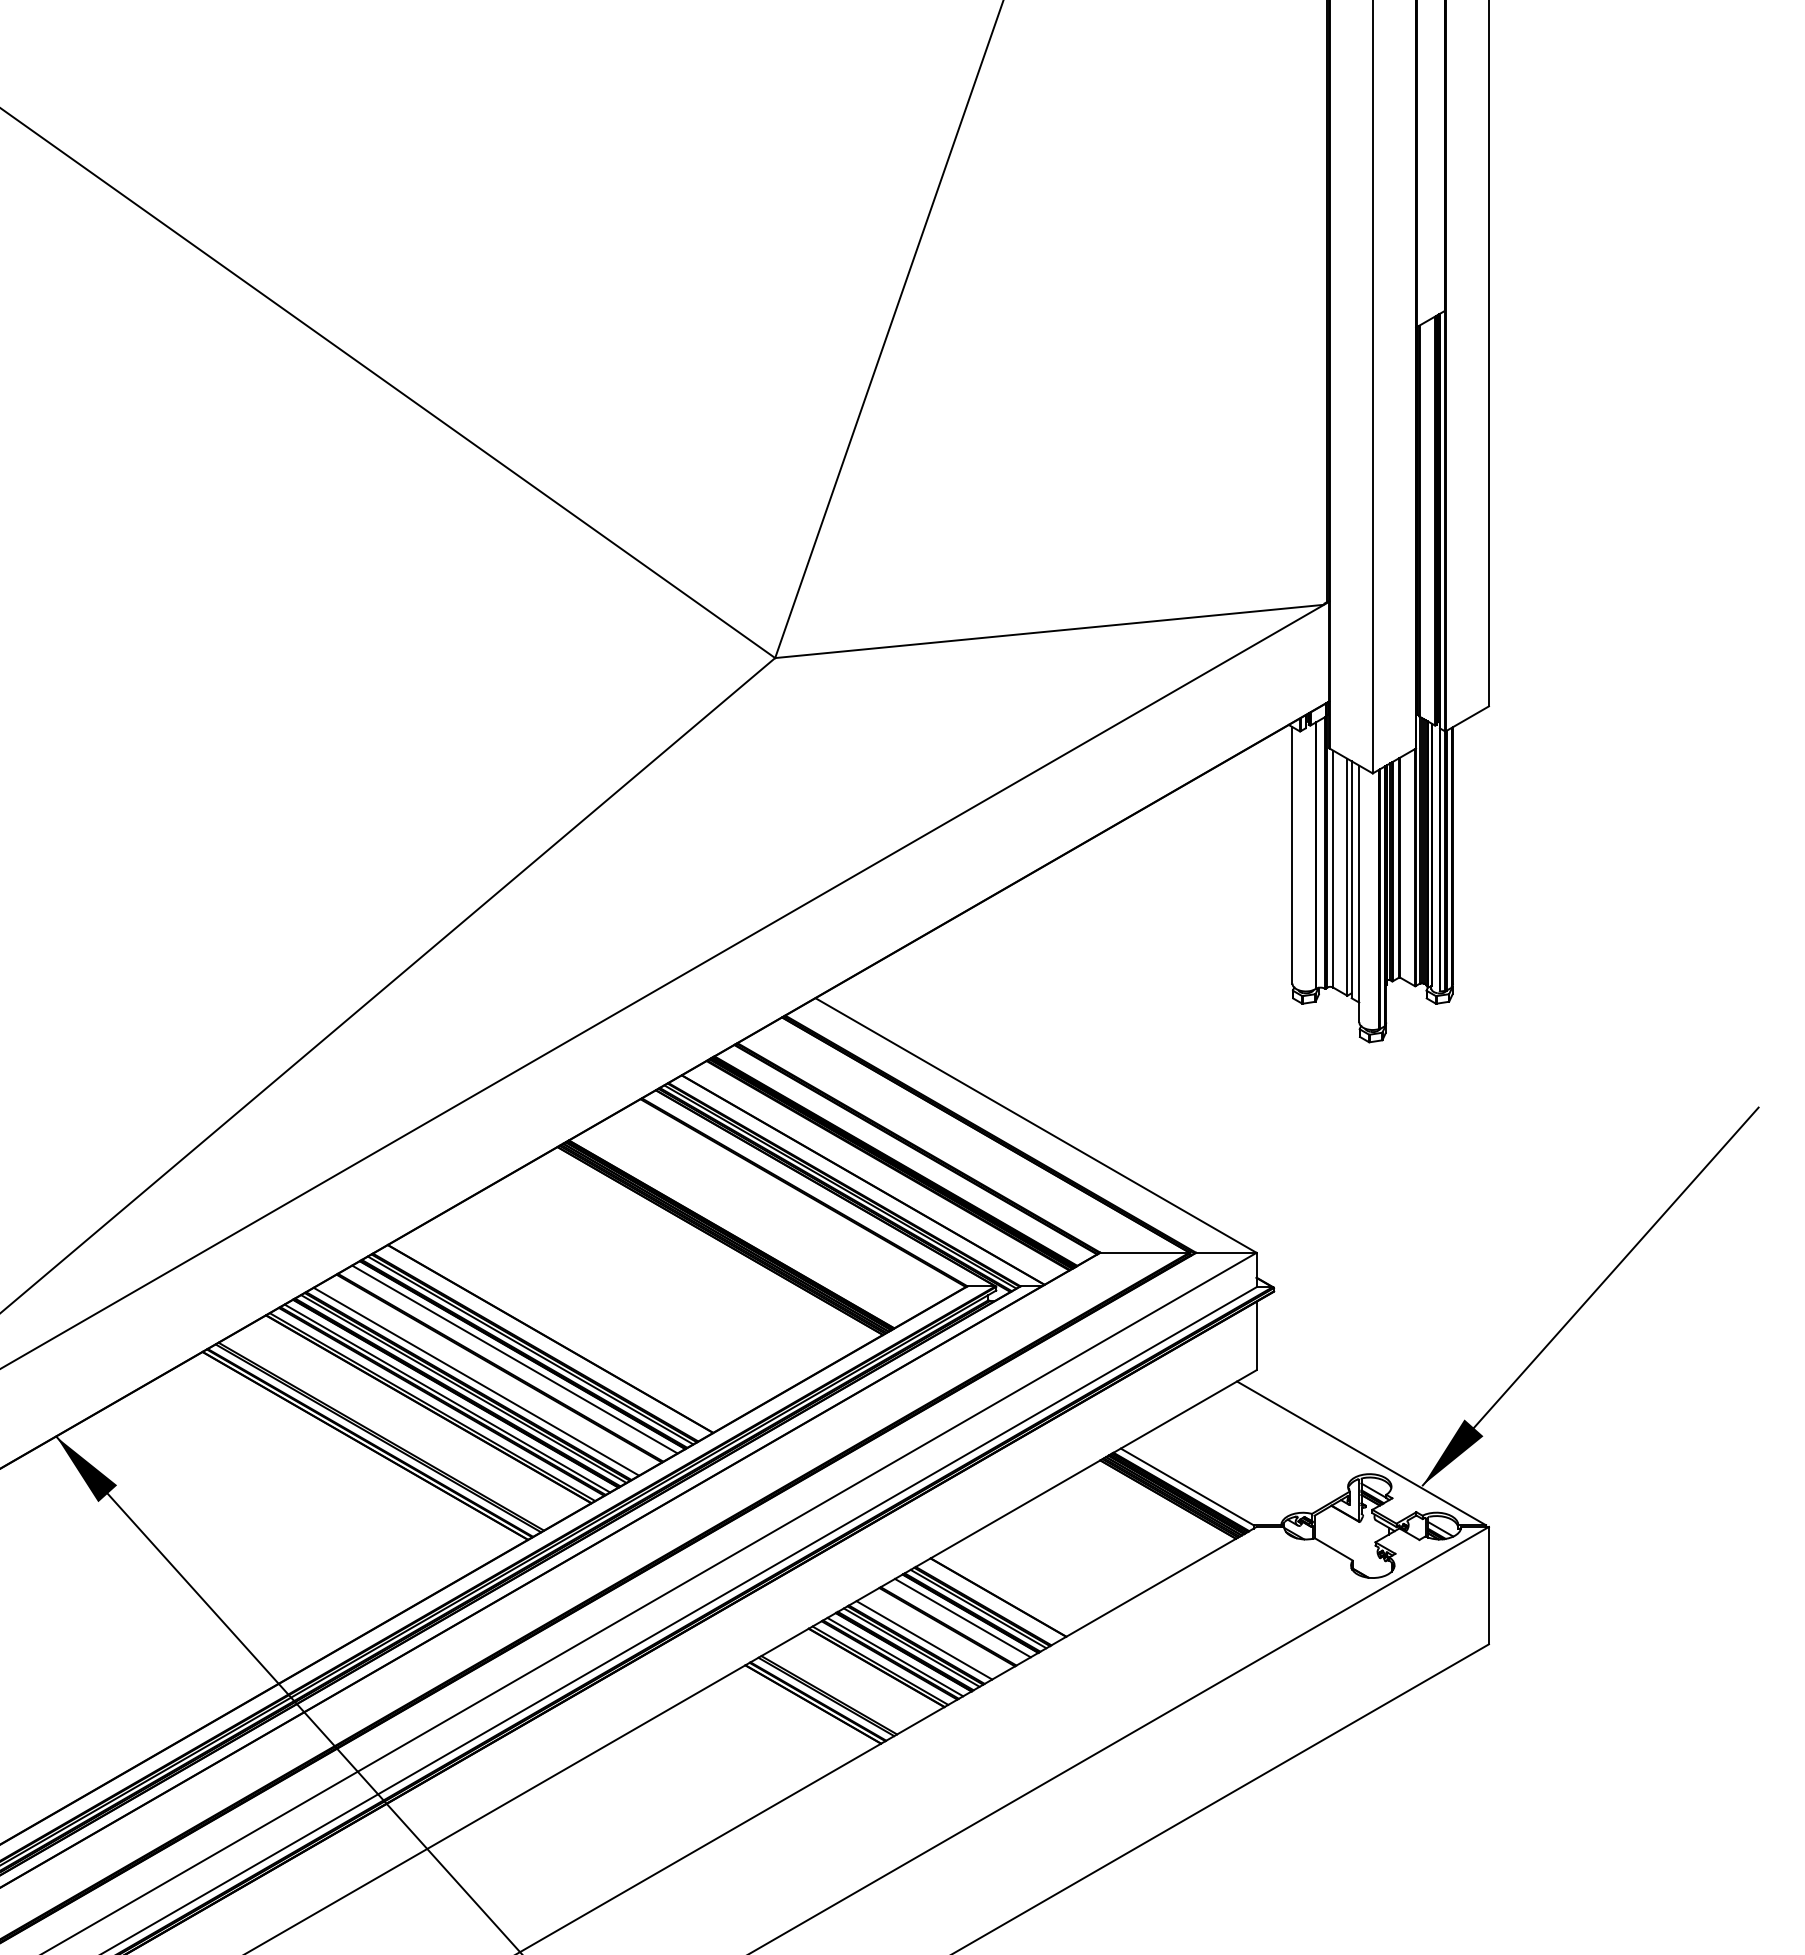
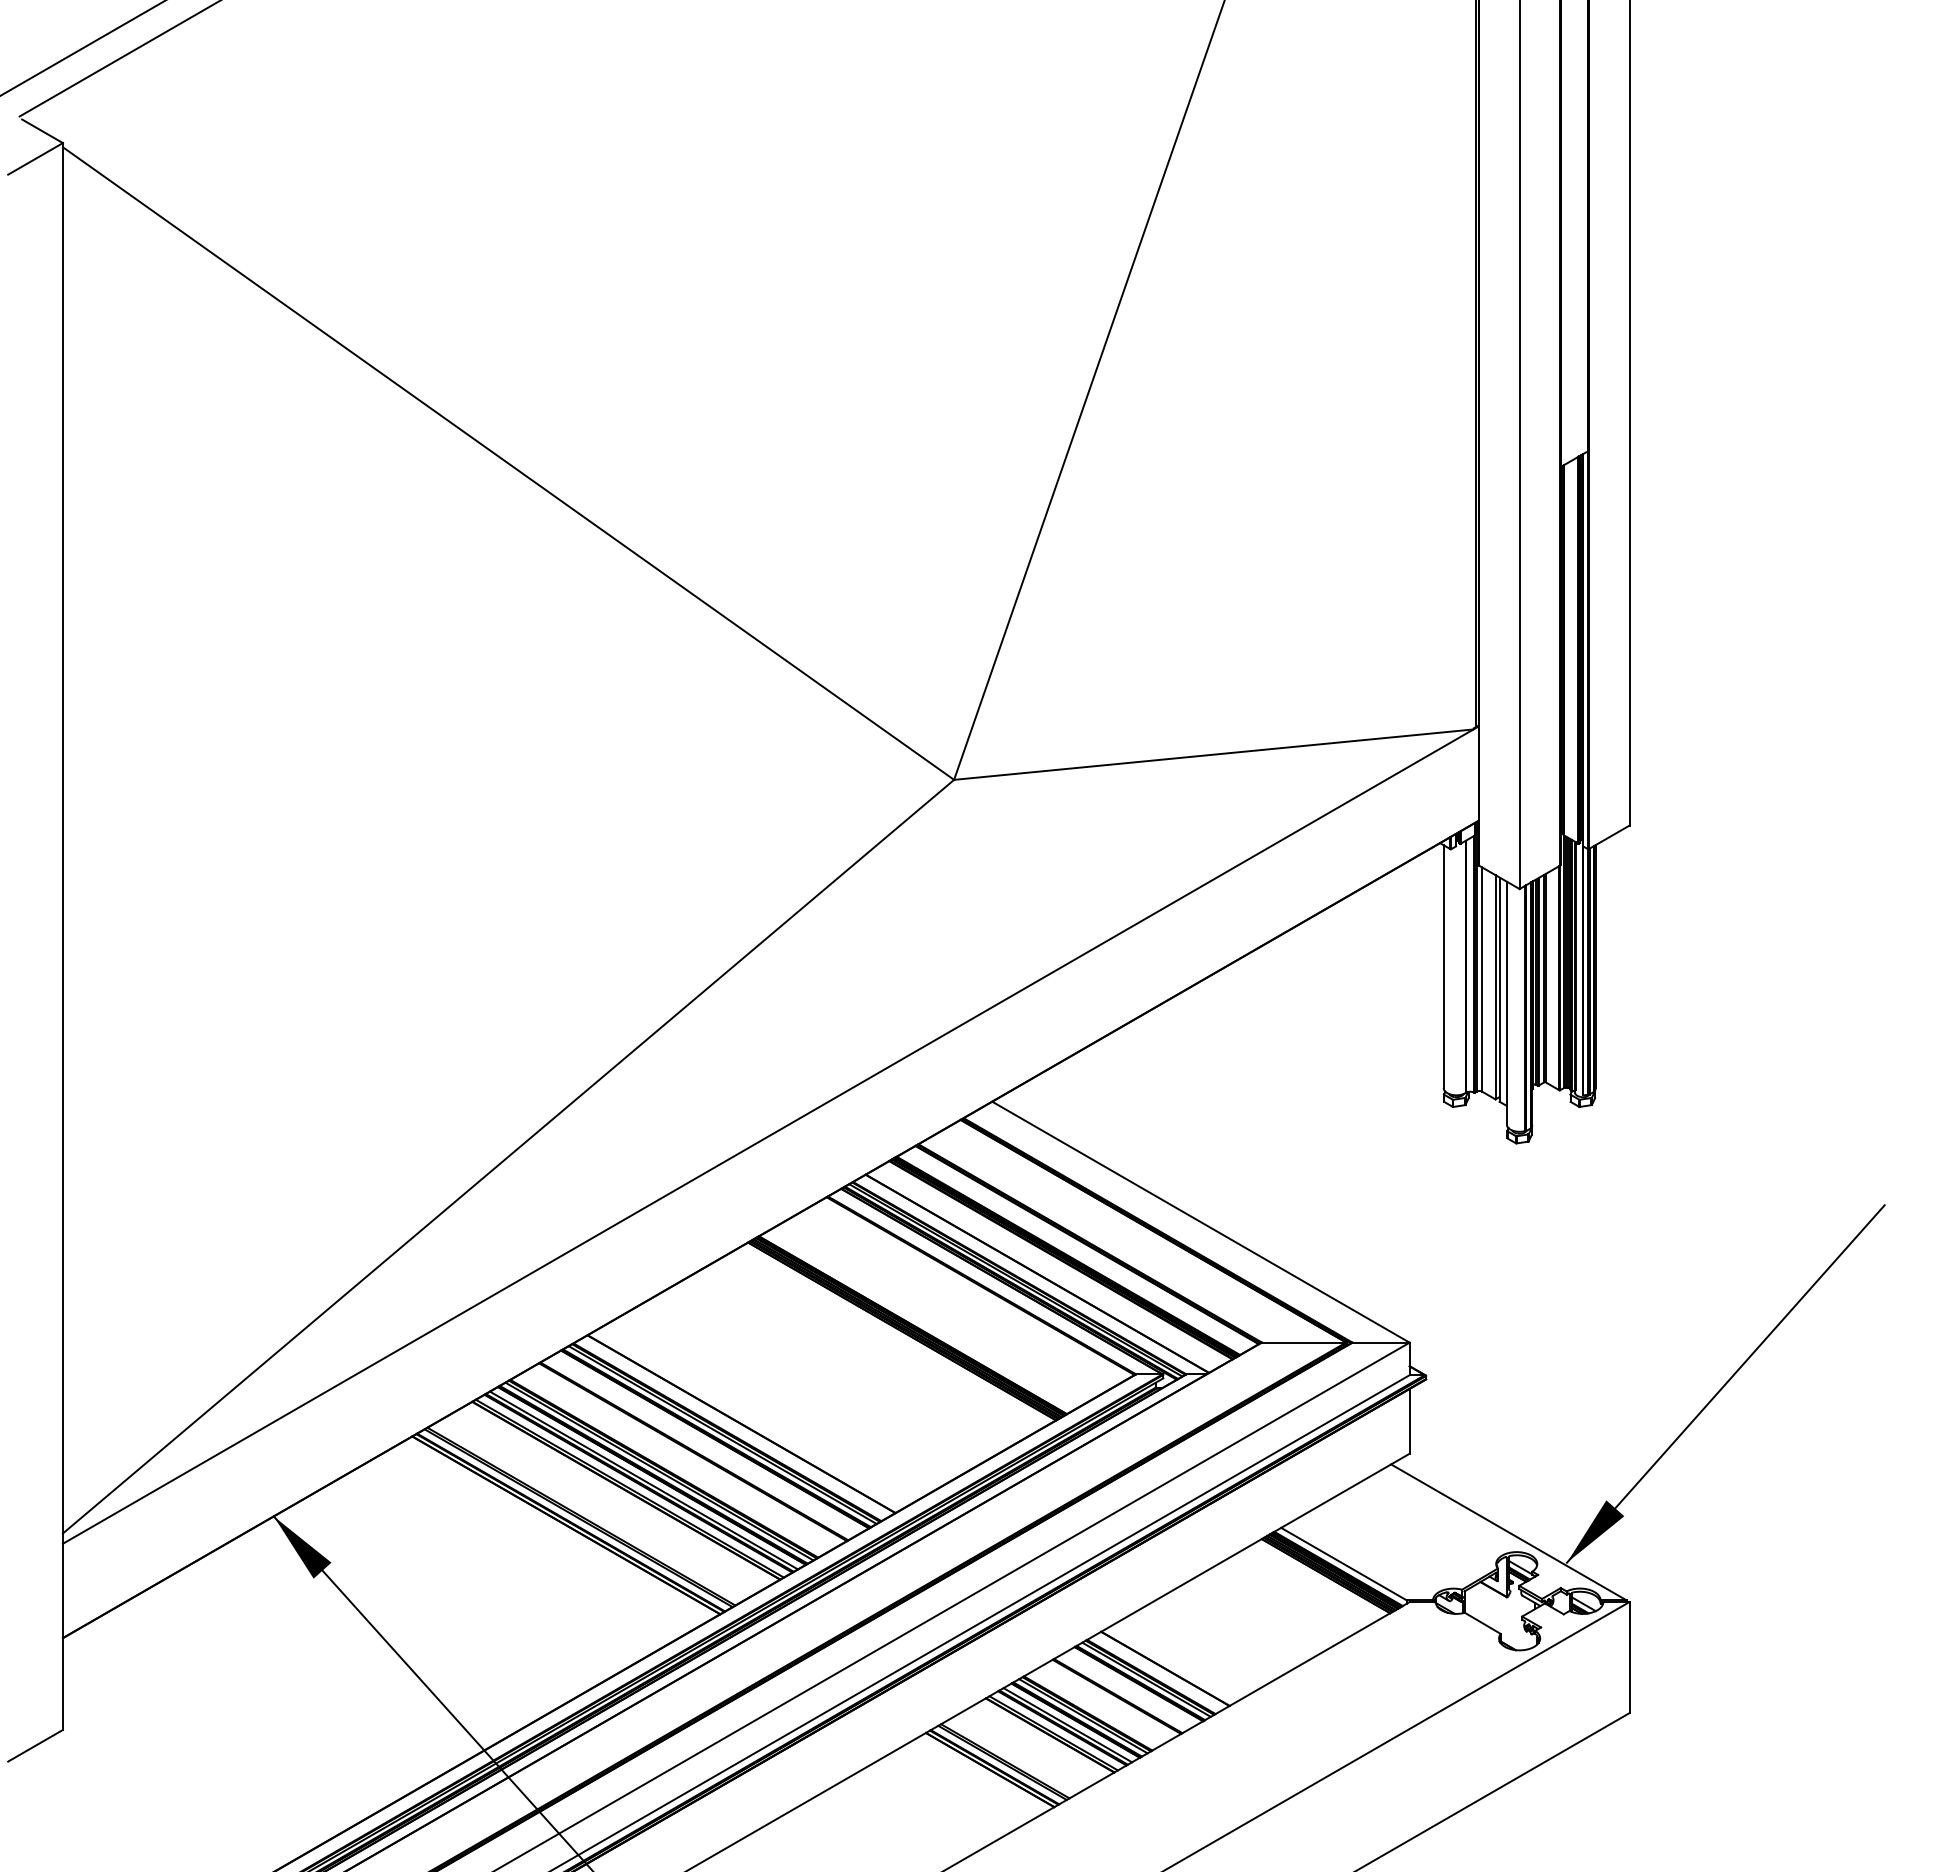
line: (514, 1359) -> (707, 1443), removed
line: (476, 1381) -> (671, 1464), removed
line: (962, 1618) -> (1131, 1688), removed
line: (924, 1640) -> (1095, 1709), removed

